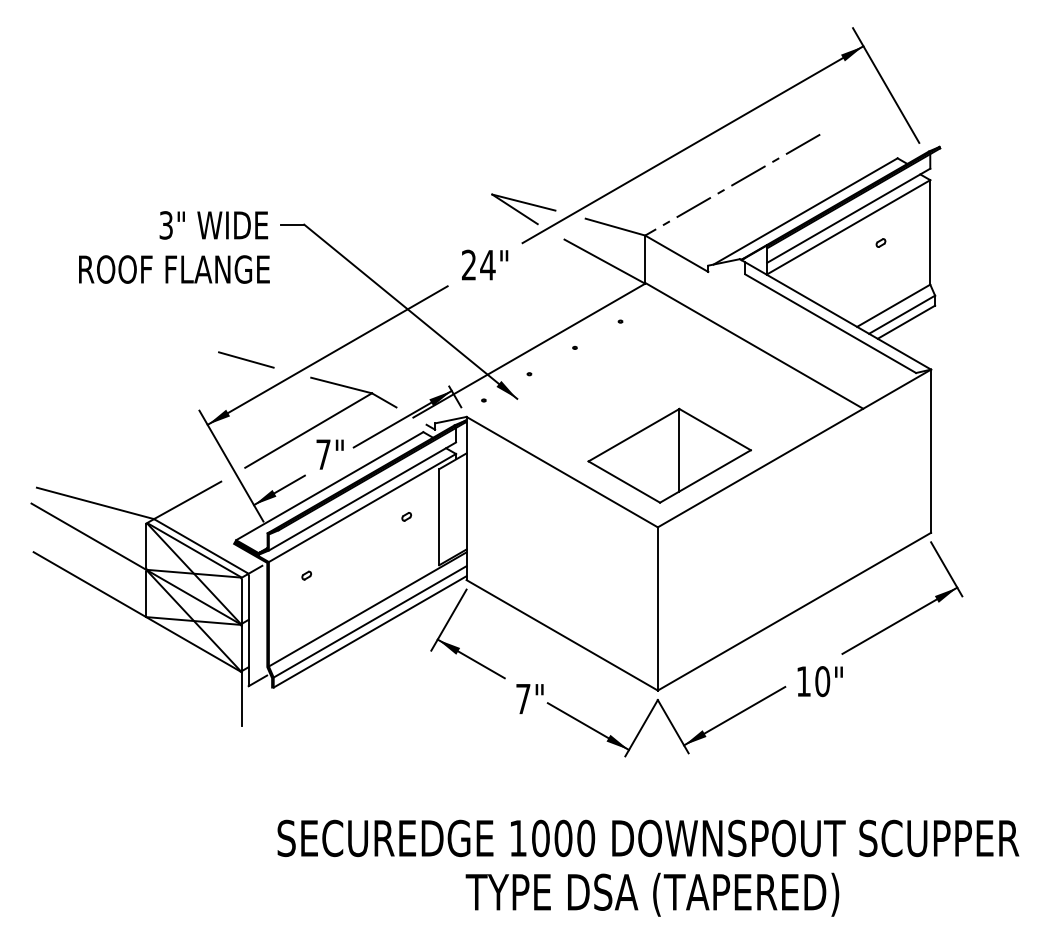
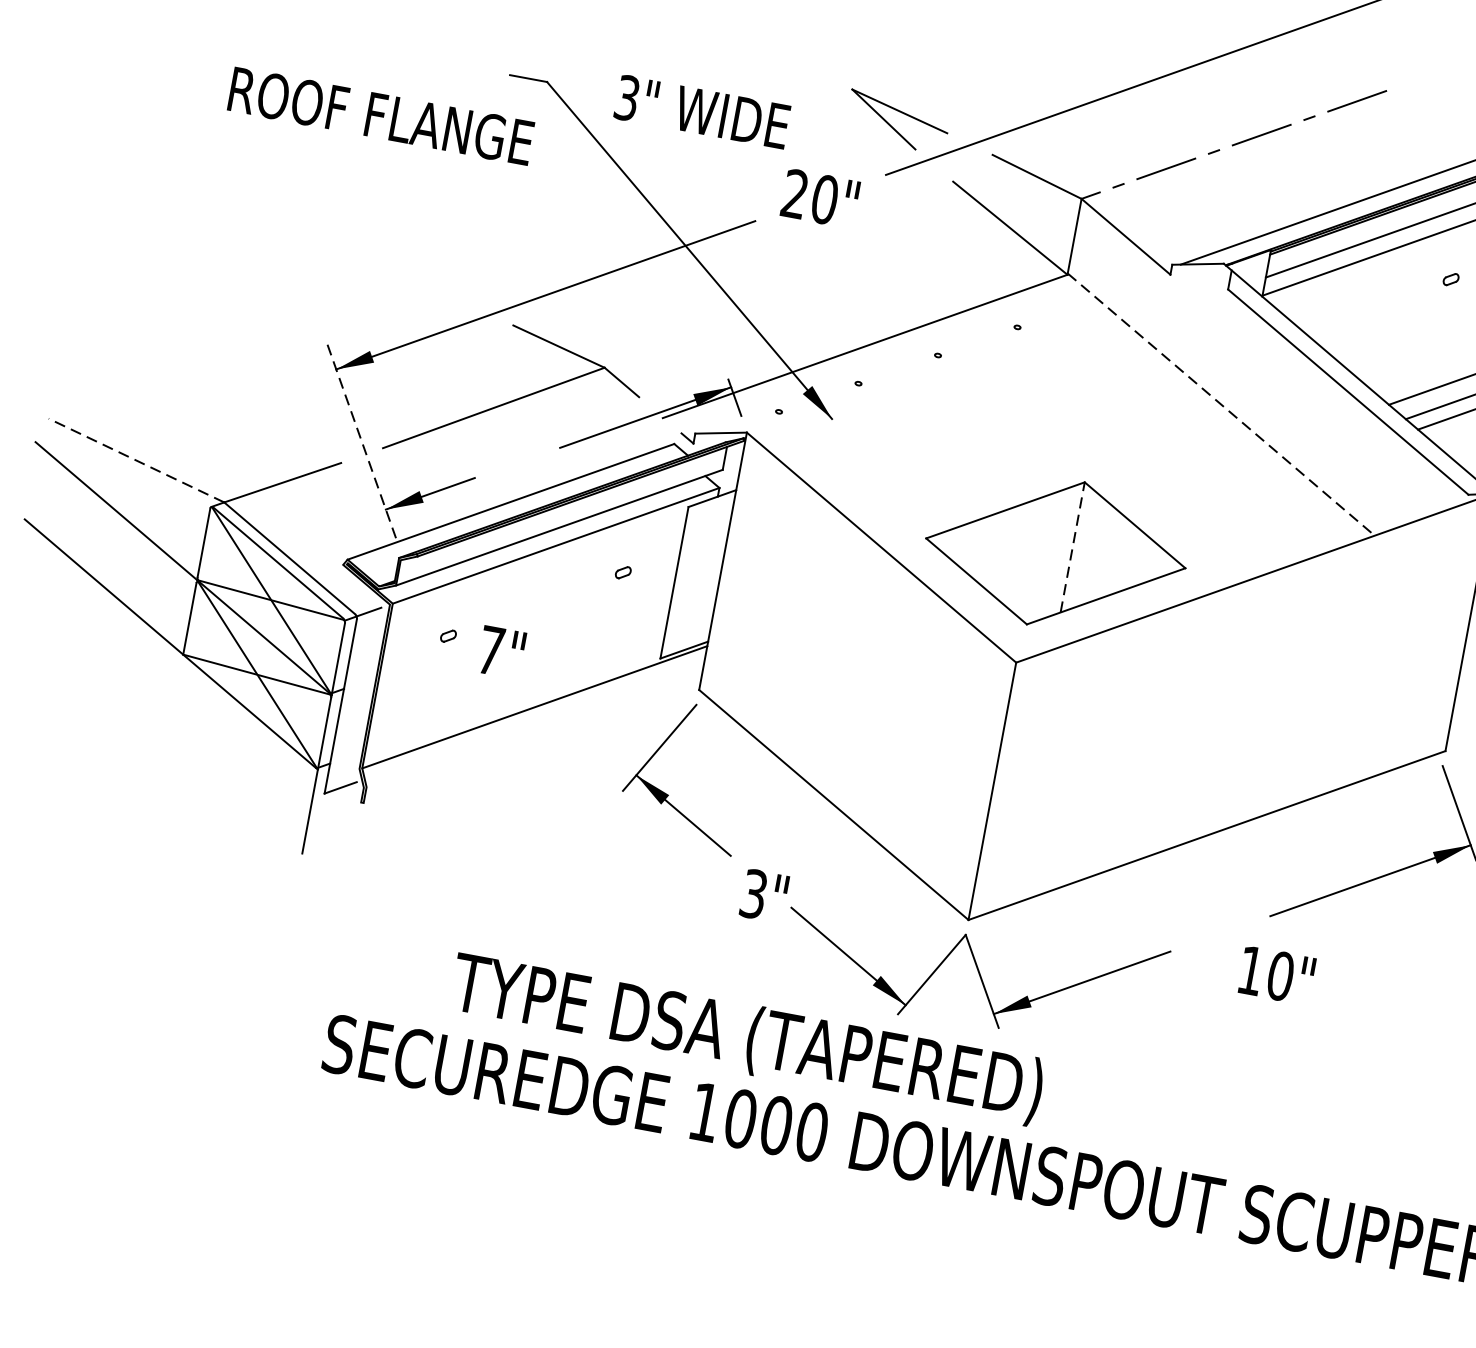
text: (213, 225) -> (701, 112), moved
text: (487, 264) -> (824, 198), 24" -> 20"
text: (174, 269) -> (381, 116), moved
line: (754, 345) -> (1221, 404), solid -> dashed
line: (246, 359) -> (416, 277), removed
line: (679, 449) -> (1073, 546), solid -> dashed
text: (329, 454) -> (500, 652), moved
line: (231, 465) -> (362, 440), solid -> dashed
line: (95, 503) -> (136, 460), solid -> dashed
line: (369, 621) -> (534, 726), removed
line: (369, 631) -> (531, 742), removed
text: (819, 681) -> (1275, 975), moved
text: (523, 698) -> (754, 893), 7" -> 3"
text: (652, 894) -> (746, 1038), moved

